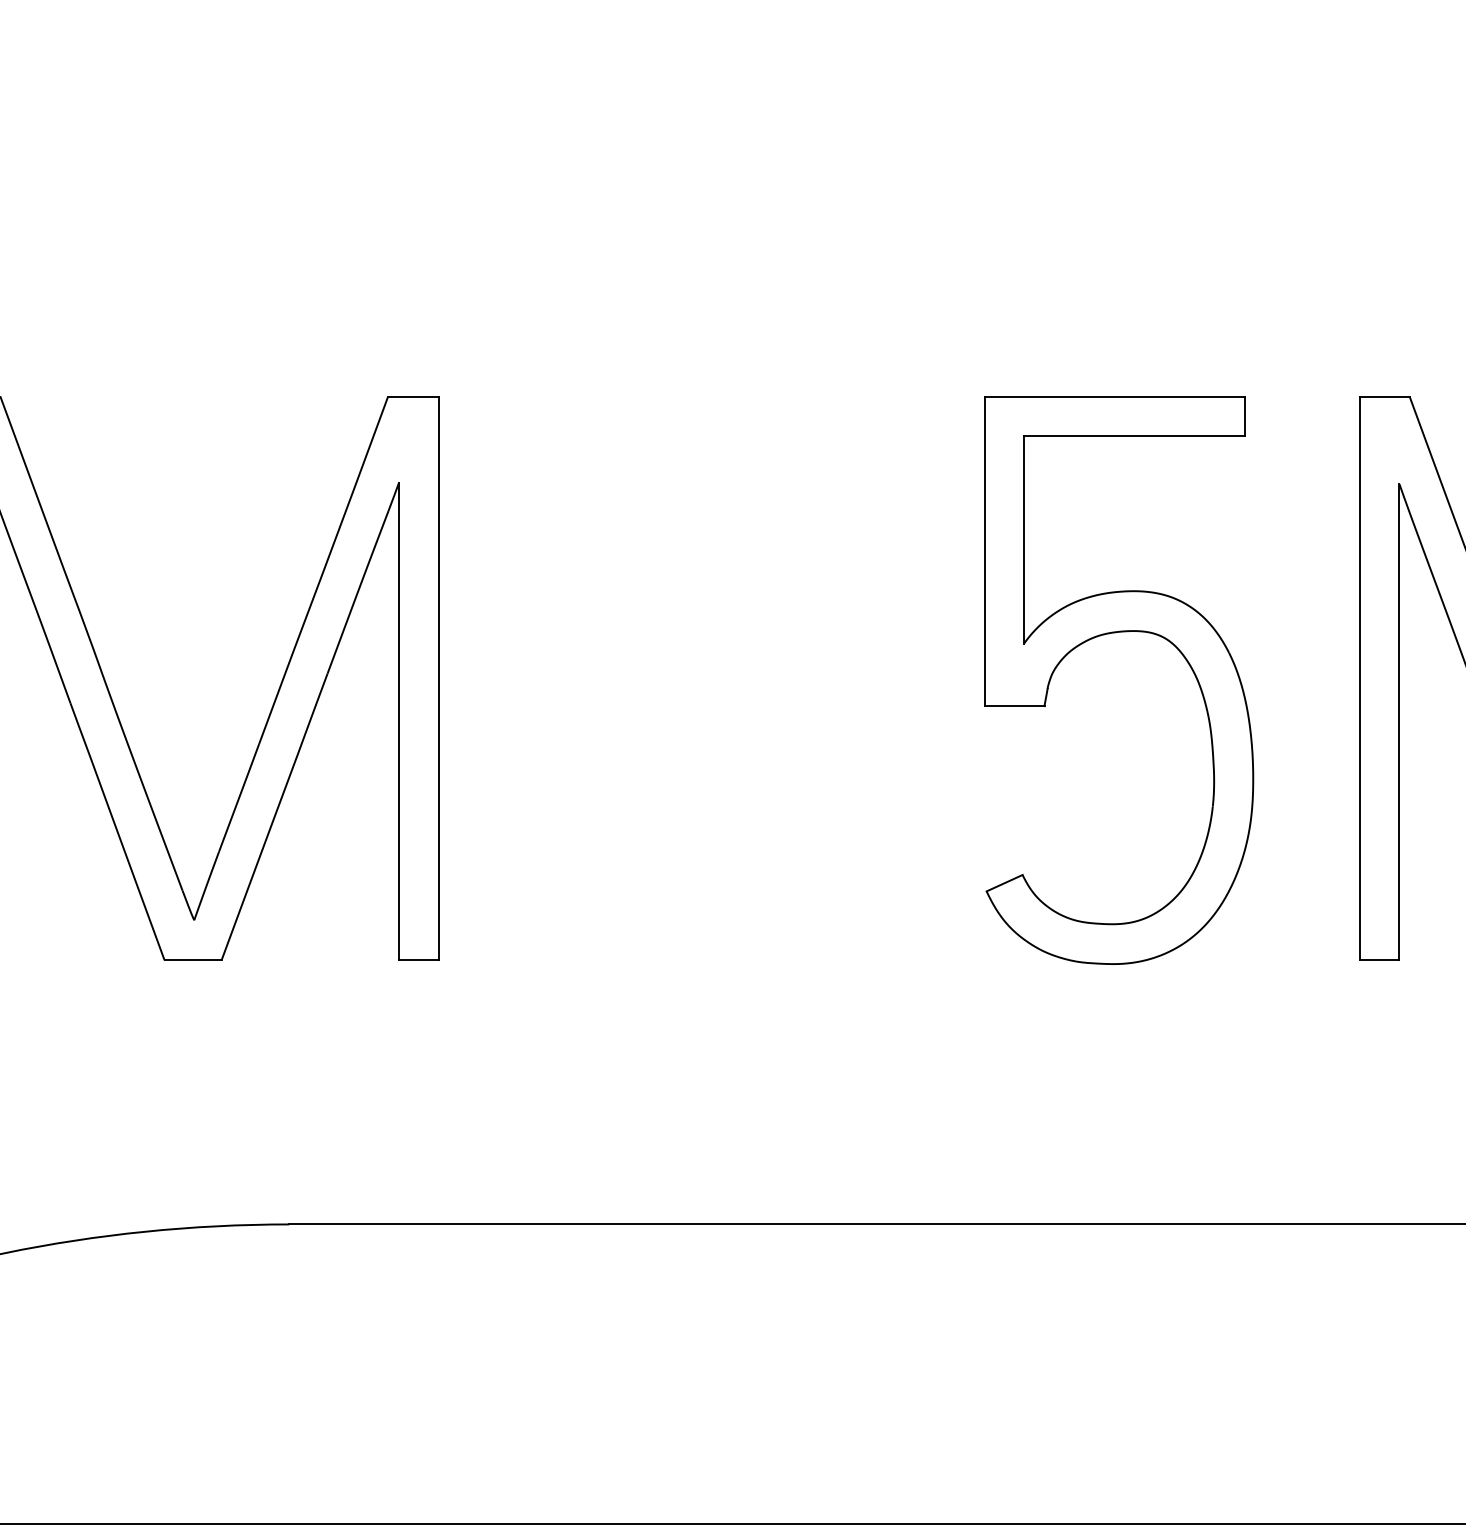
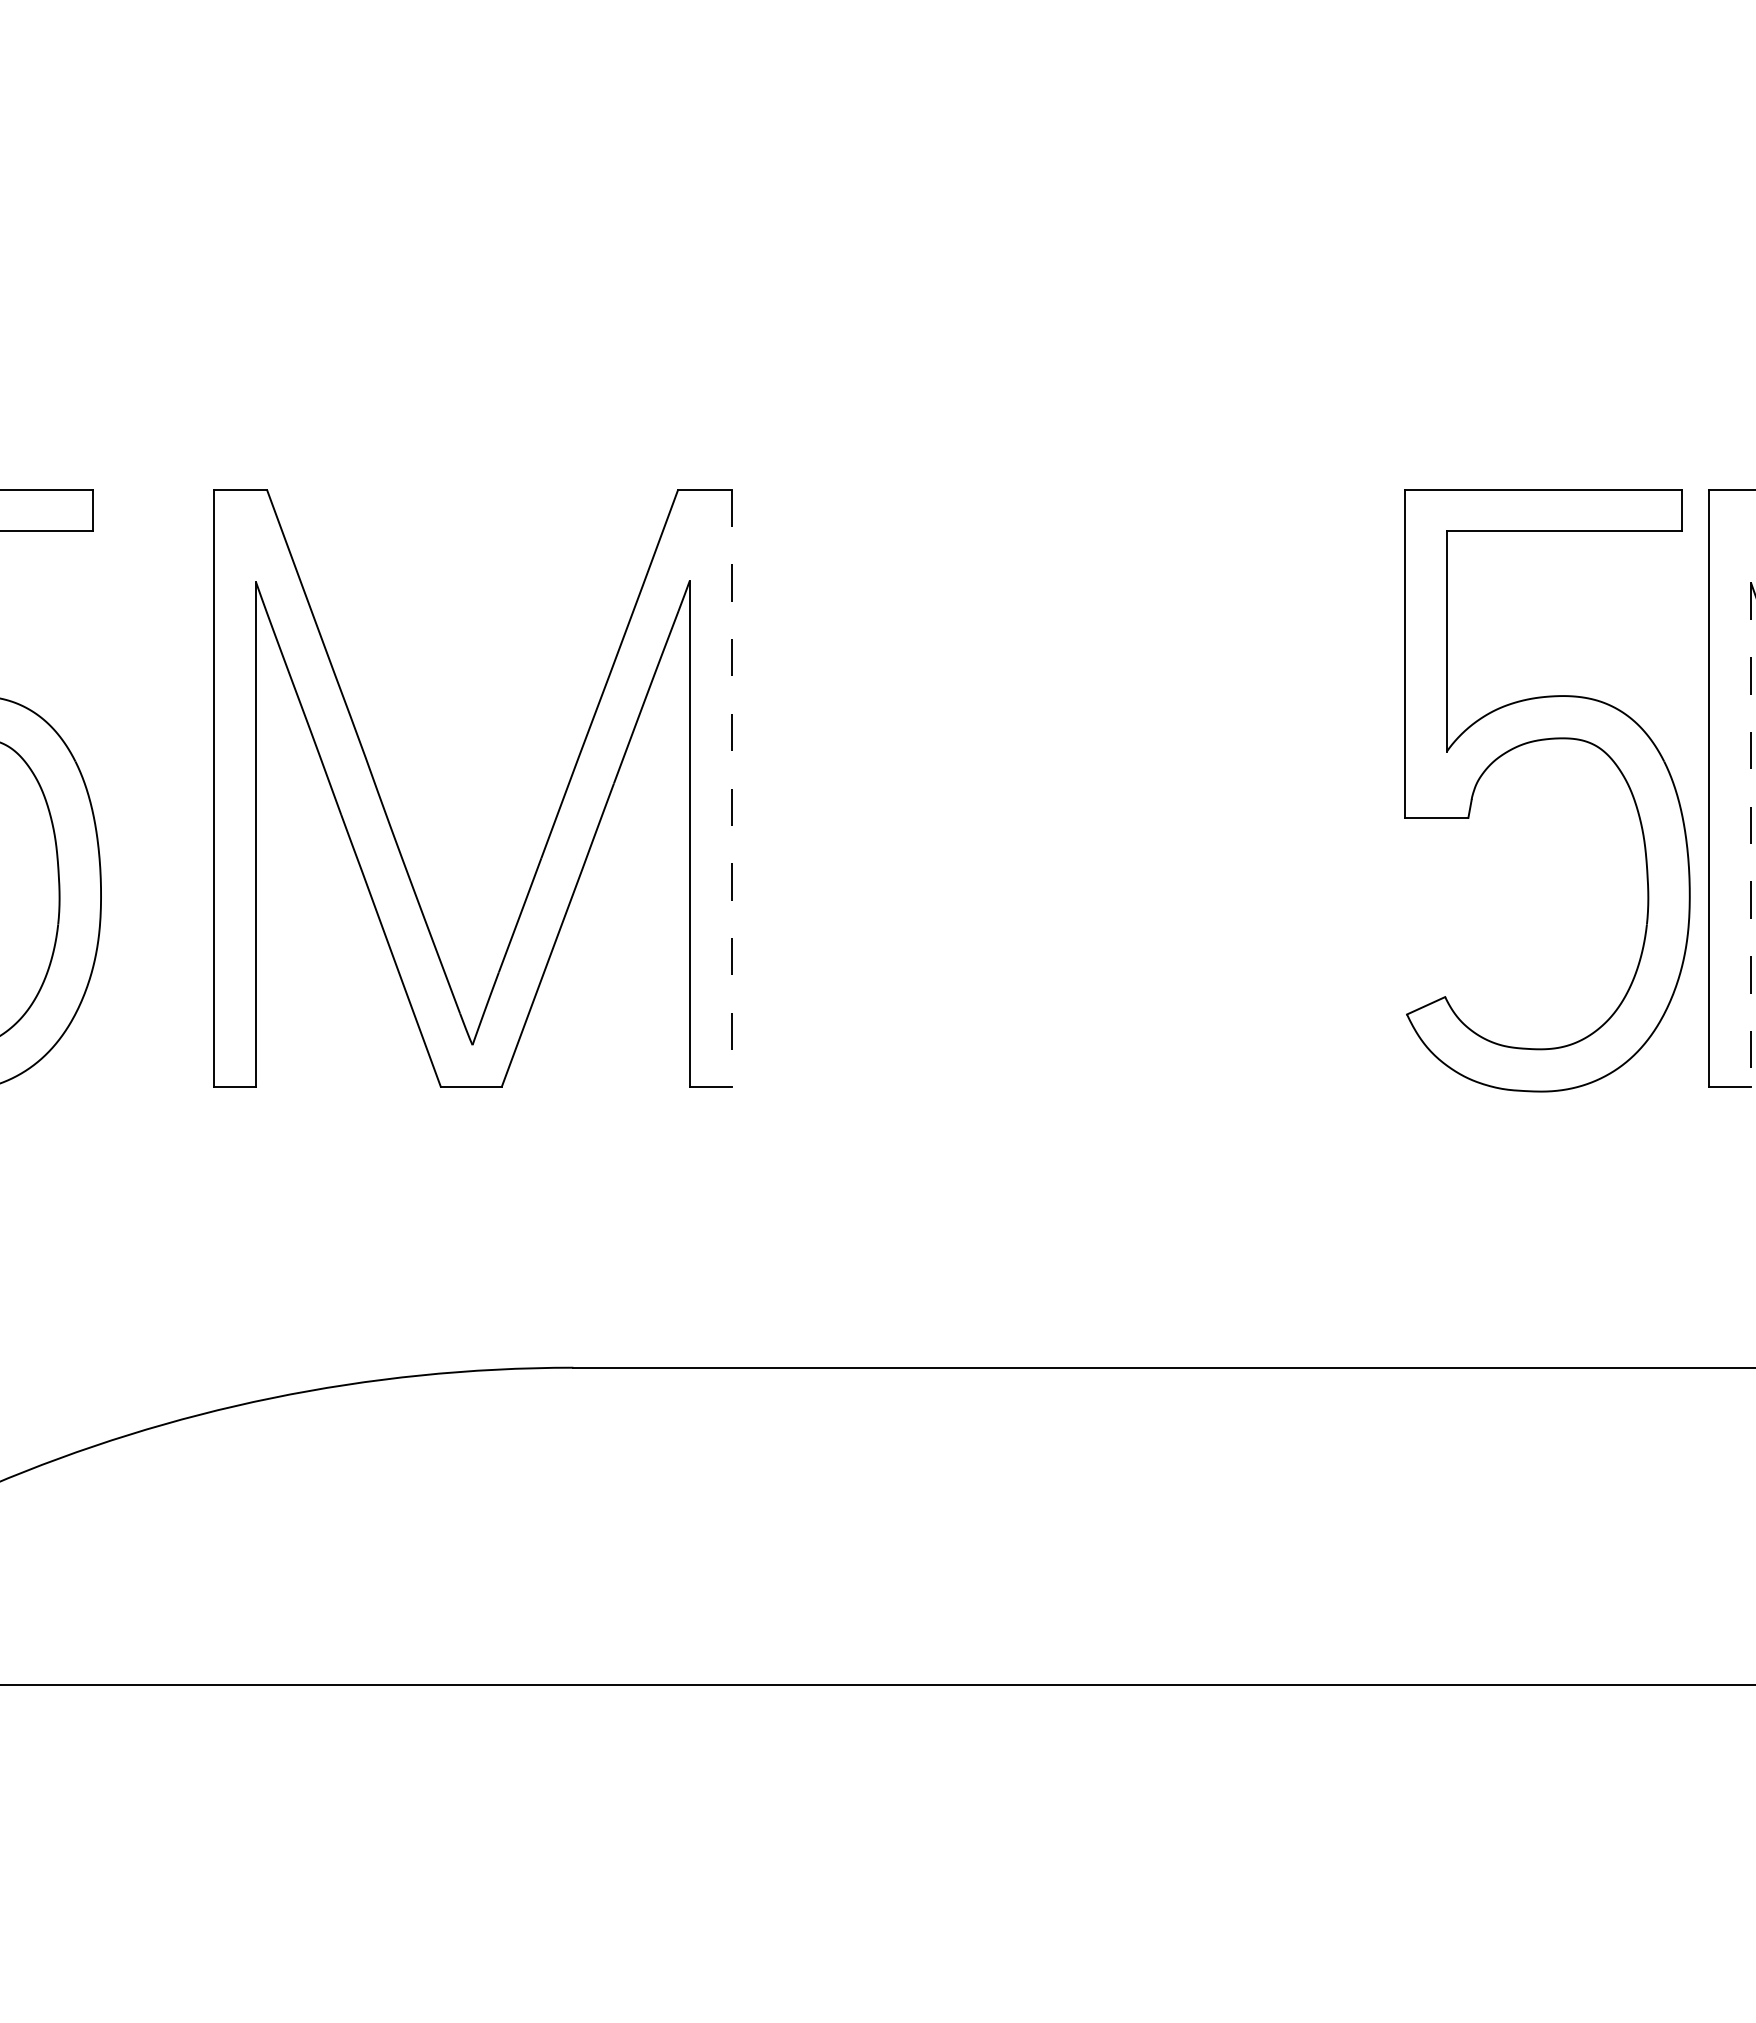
part: (1111, 634) -> (1539, 741), moved
line: (439, 678) -> (732, 788), solid -> dashed
line: (1399, 721) -> (1750, 834), solid -> dashed

